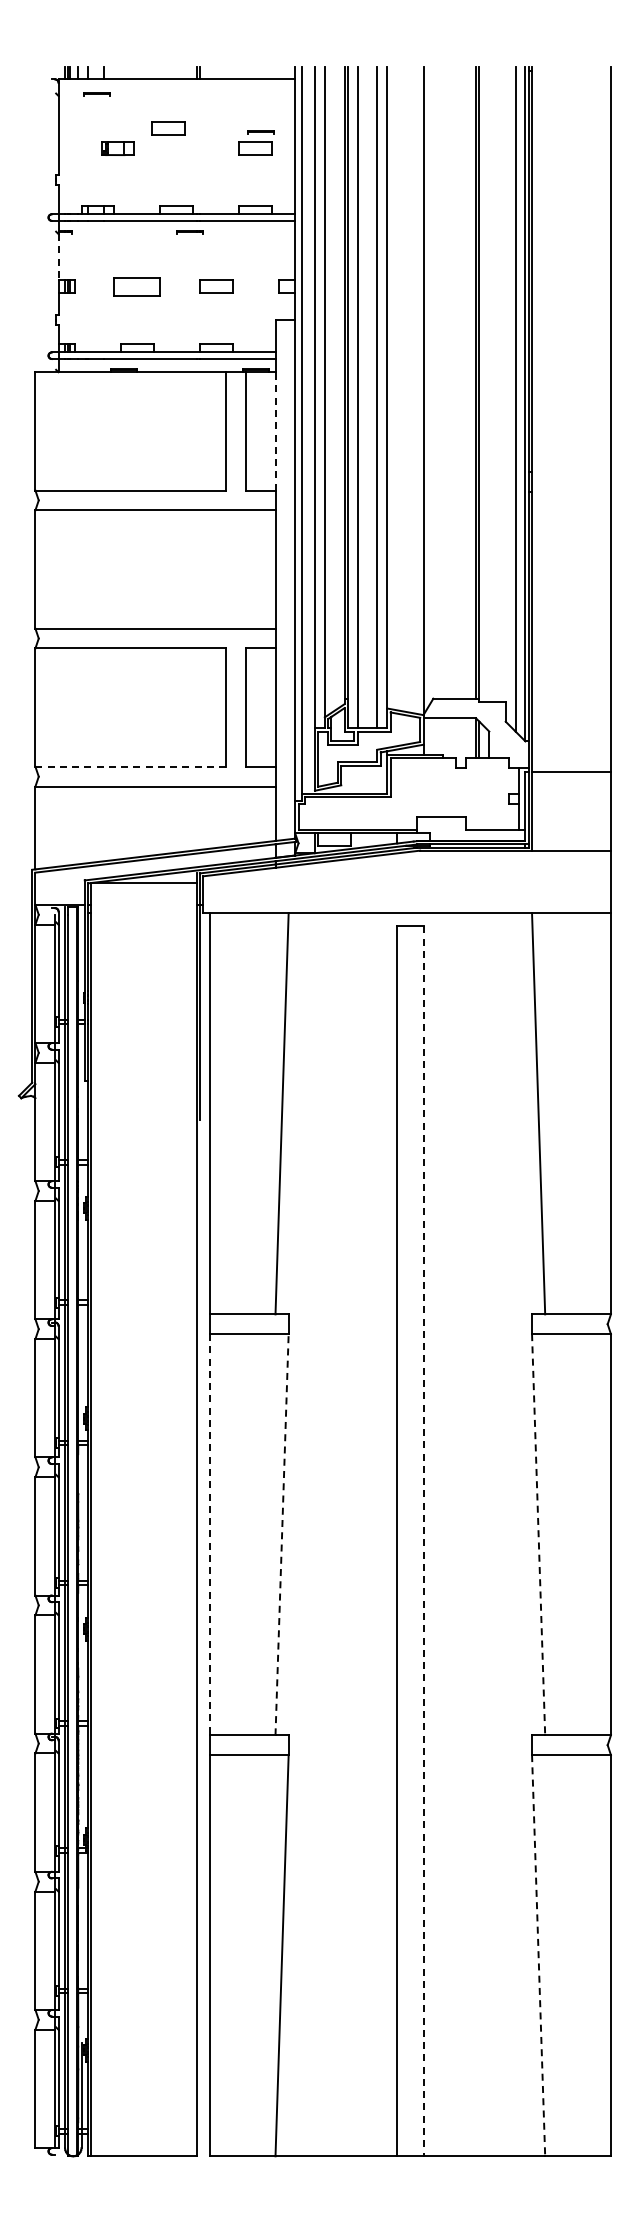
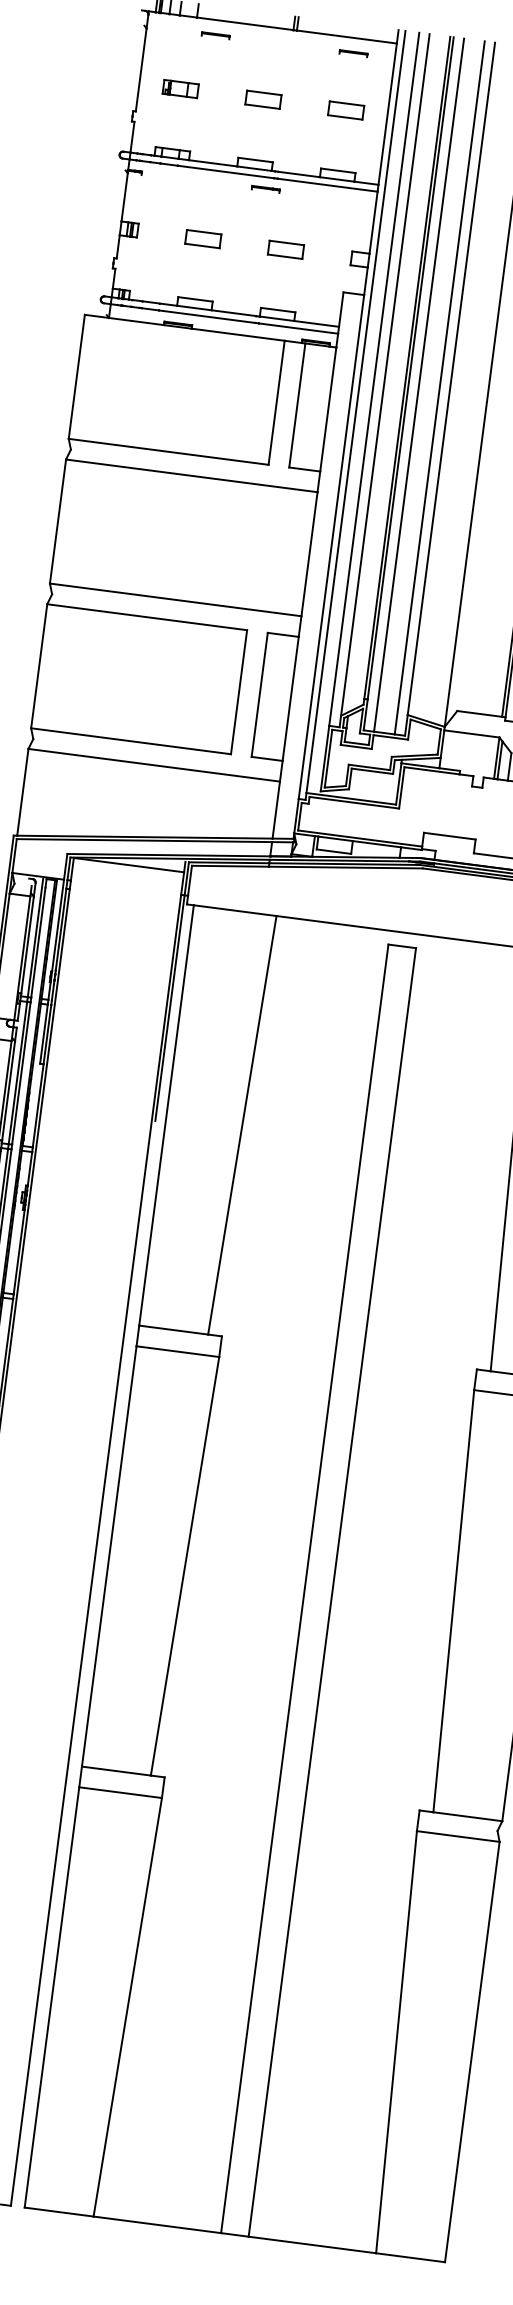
line: (96, 94) -> (214, 35), moved
part: (168, 128) -> (263, 99), moved
line: (260, 132) -> (353, 53), moved
part: (117, 148) -> (180, 88), moved
line: (58, 257) -> (124, 197), dashed -> solid
part: (137, 286) -> (203, 238), size x0.71
line: (275, 430) -> (328, 408), dashed -> solid
line: (130, 766) -> (130, 740), dashed -> solid
line: (209, 1534) -> (109, 1556), dashed -> solid
line: (282, 1534) -> (185, 1566), dashed -> solid
line: (538, 1534) -> (453, 1600), dashed -> solid
line: (423, 1541) -> (332, 1592), dashed -> solid
line: (538, 1955) -> (396, 2041), dashed -> solid

